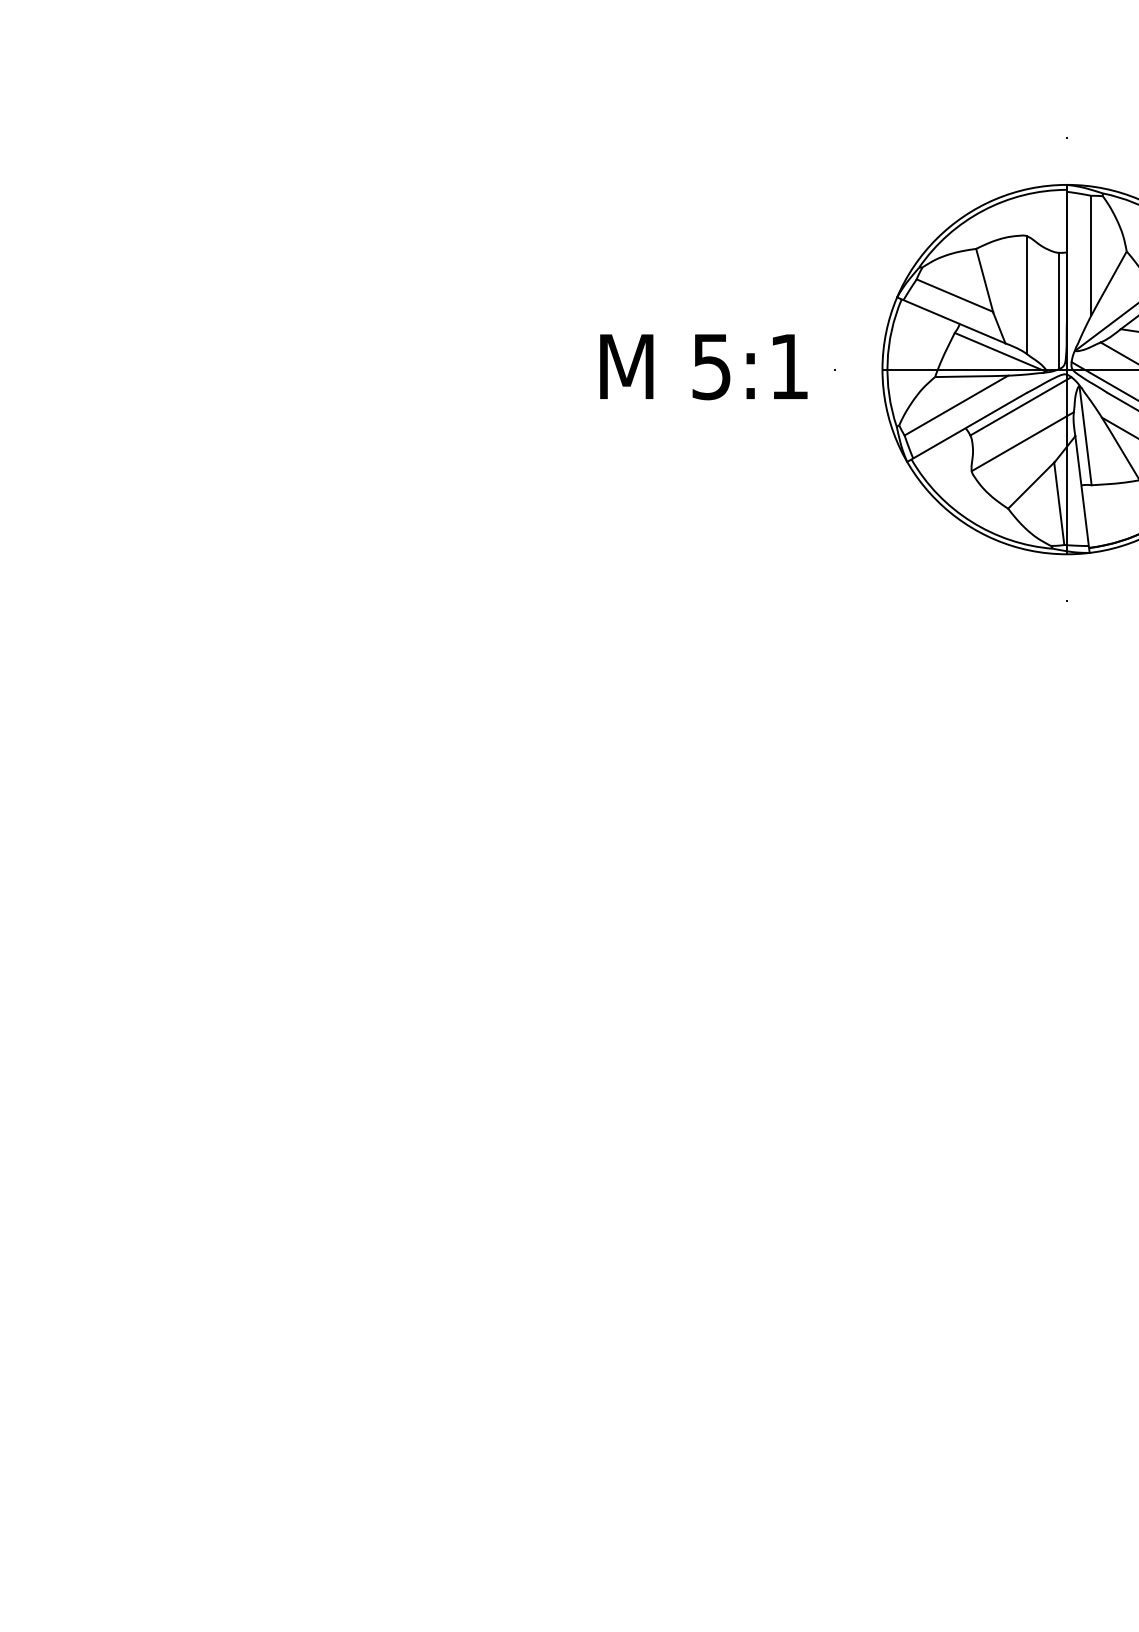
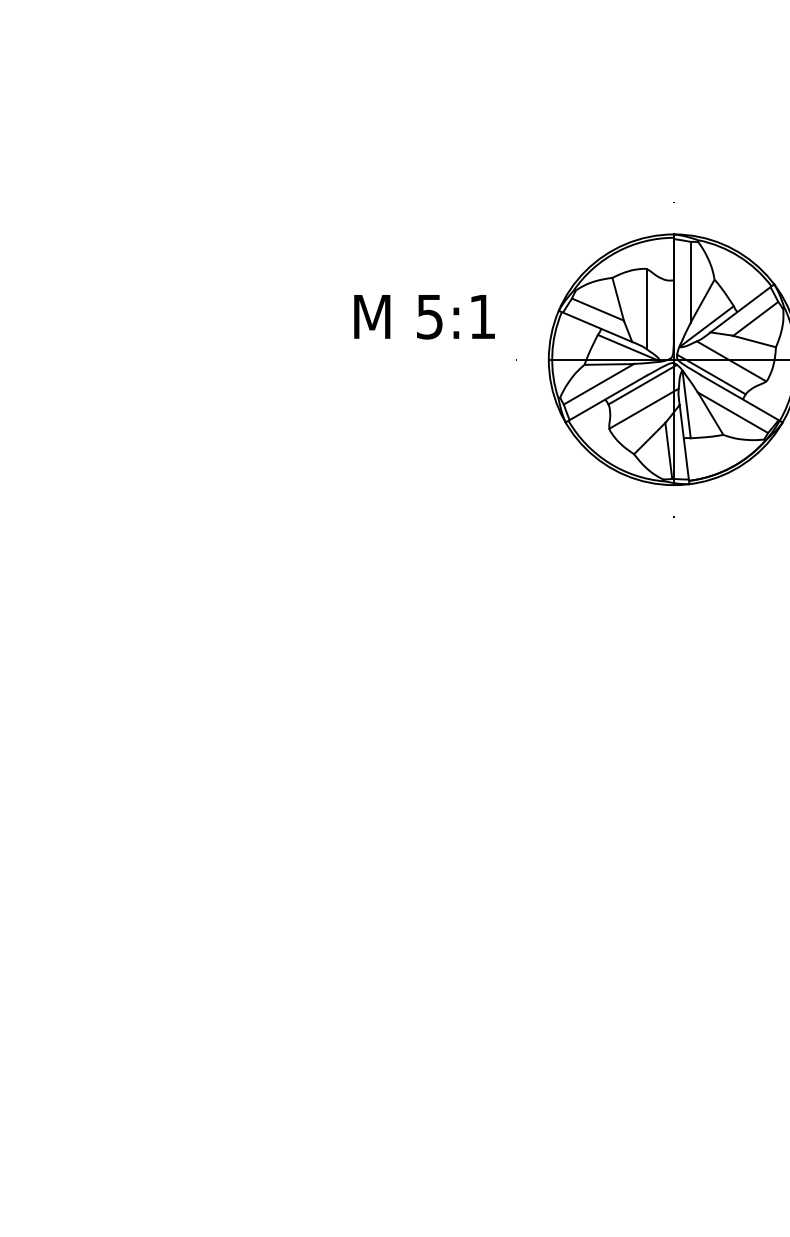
line: (1058, 310) -> (668, 319), removed
text: (703, 367) -> (424, 317), moved

